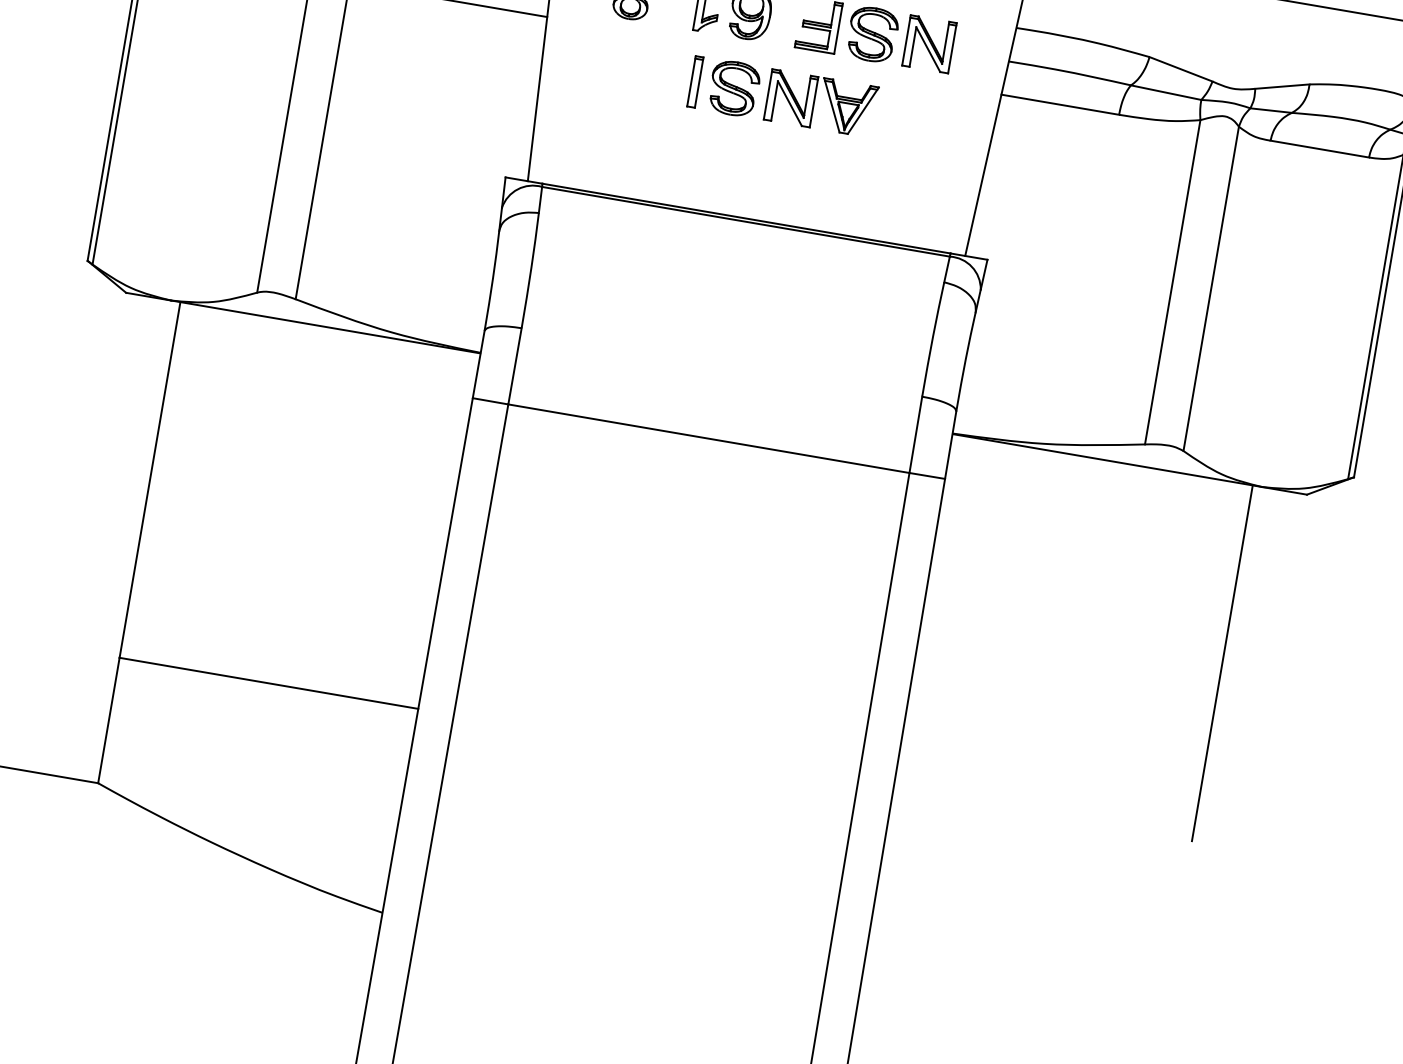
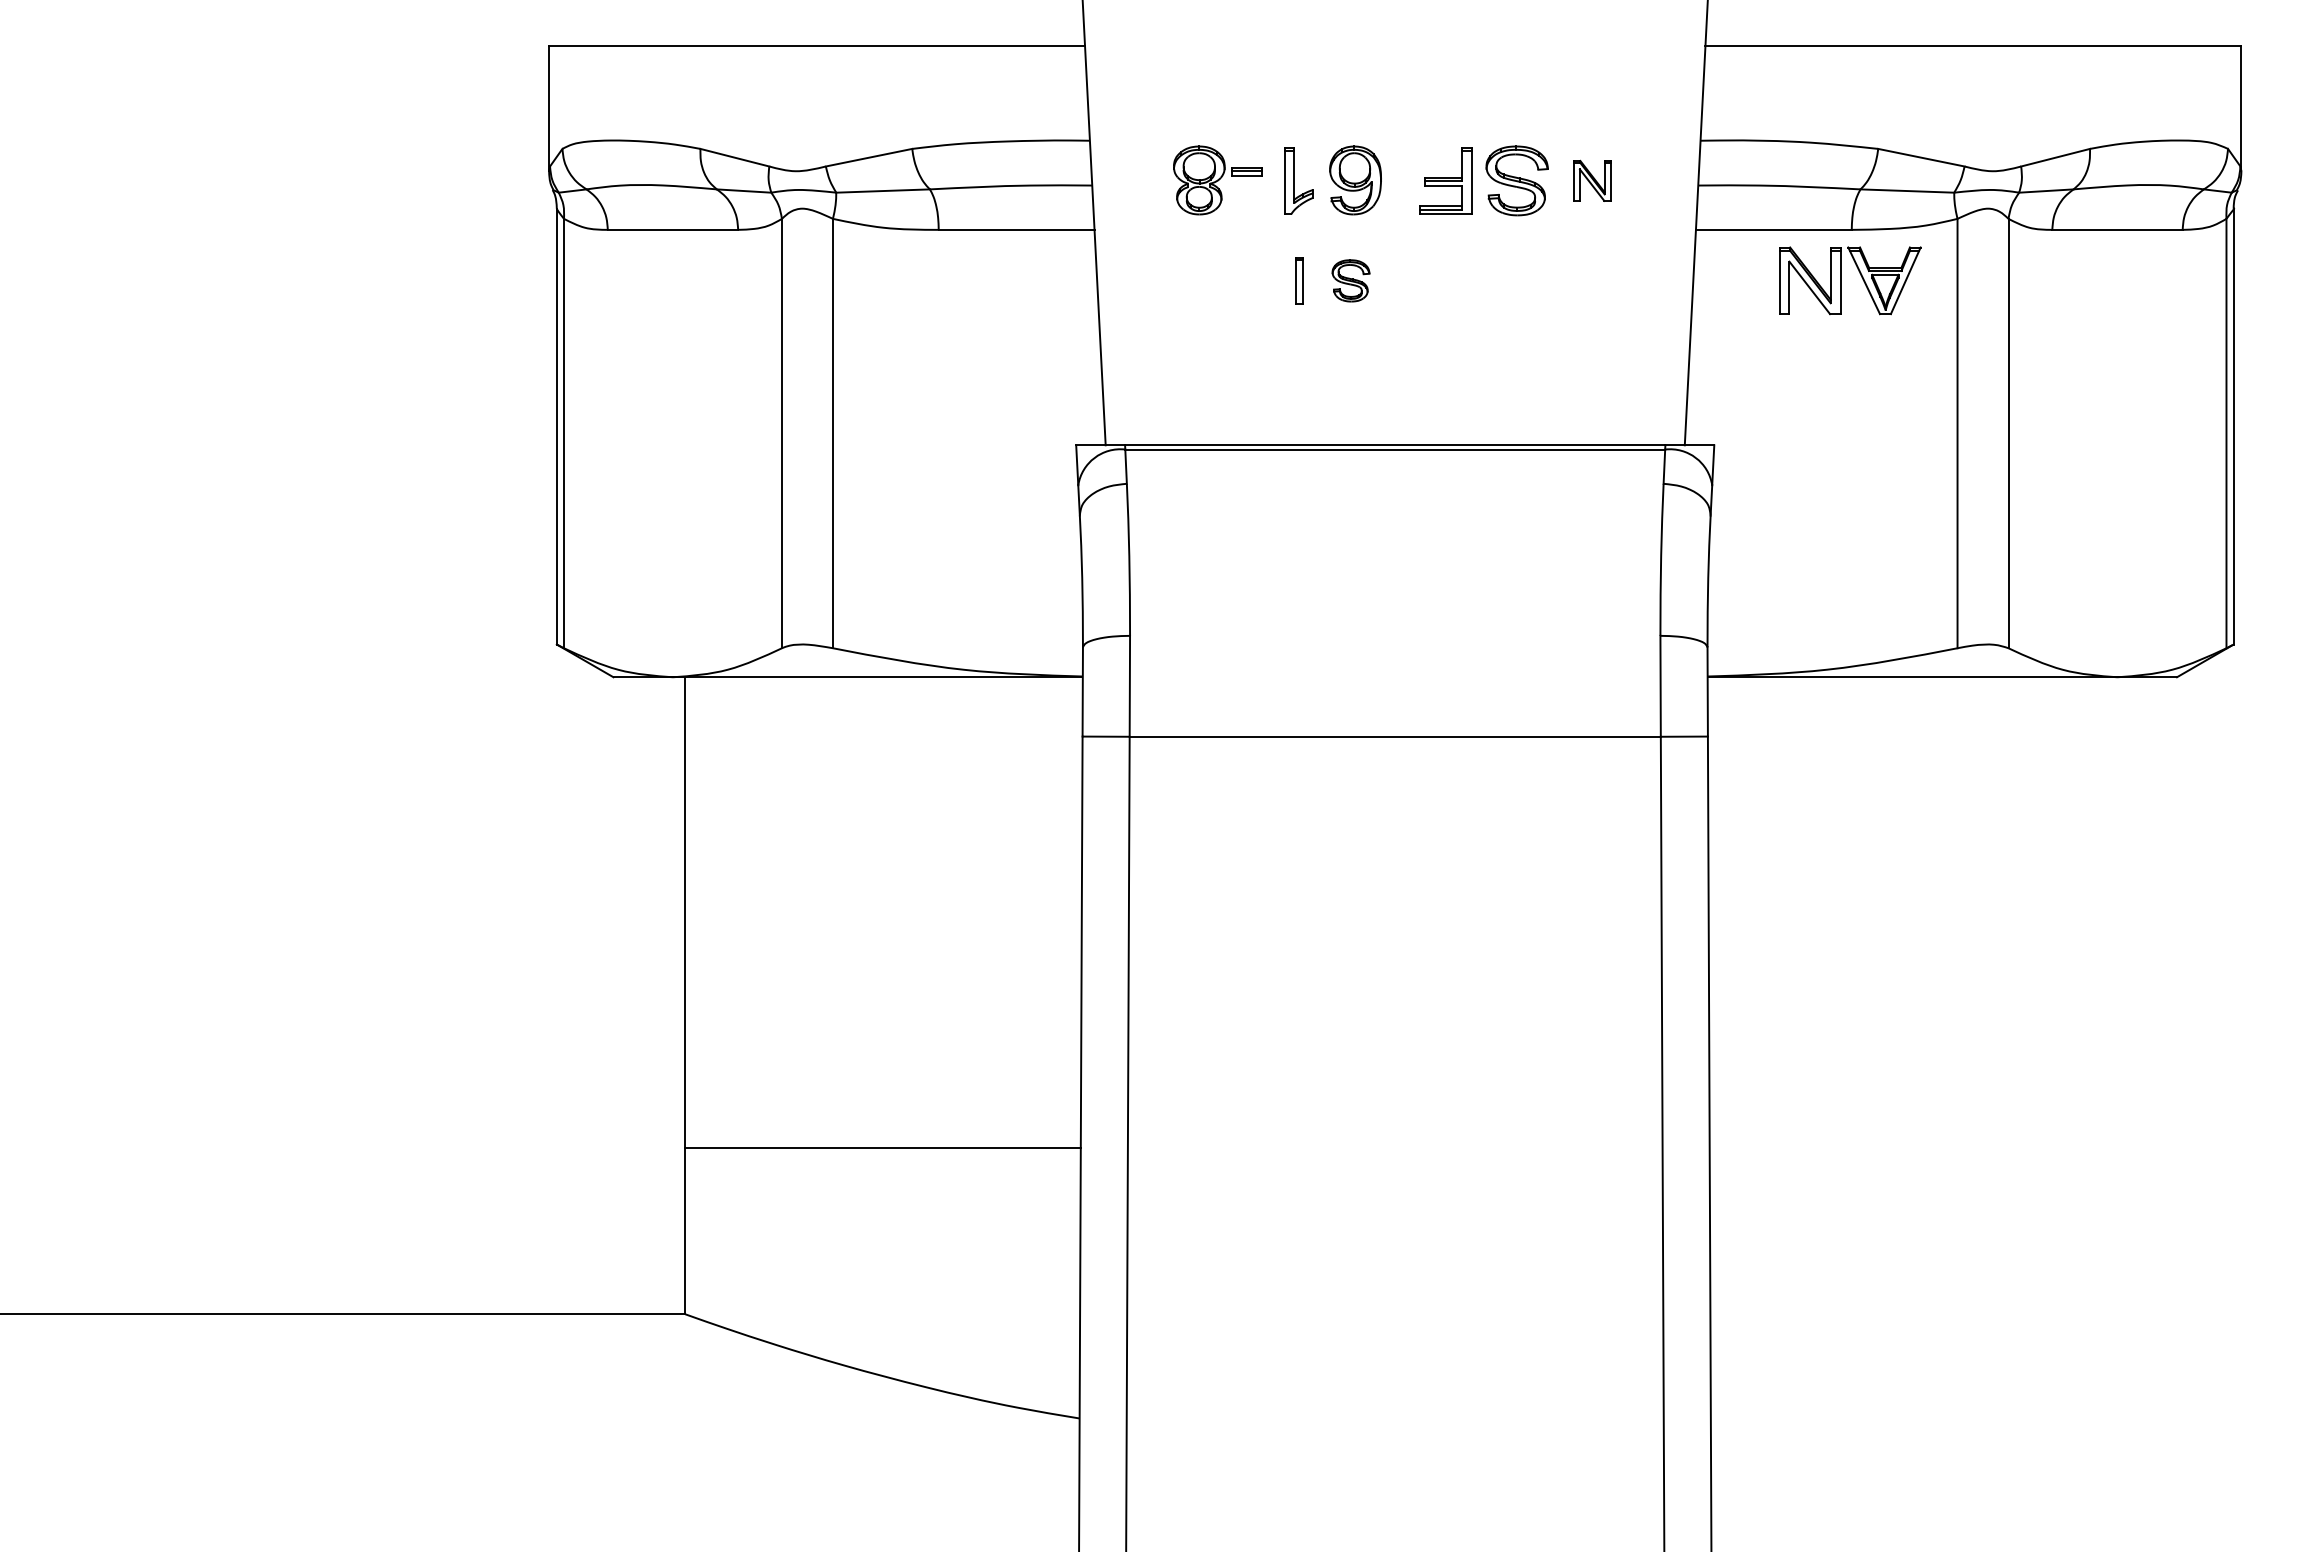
part: (929, 44) -> (1592, 180), size x0.6
part: (694, 81) -> (1298, 280), size x0.7
part: (734, 88) -> (1350, 280), size x0.6
part: (814, 102) -> (1841, 280), moved
line: (1222, 663) -> (2105, 912), removed

